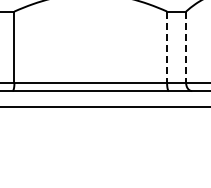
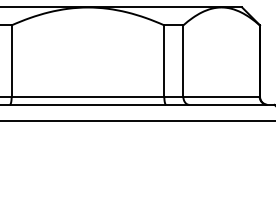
line: (167, 47) -> (164, 61), dashed -> solid
line: (186, 47) -> (183, 61), dashed -> solid

